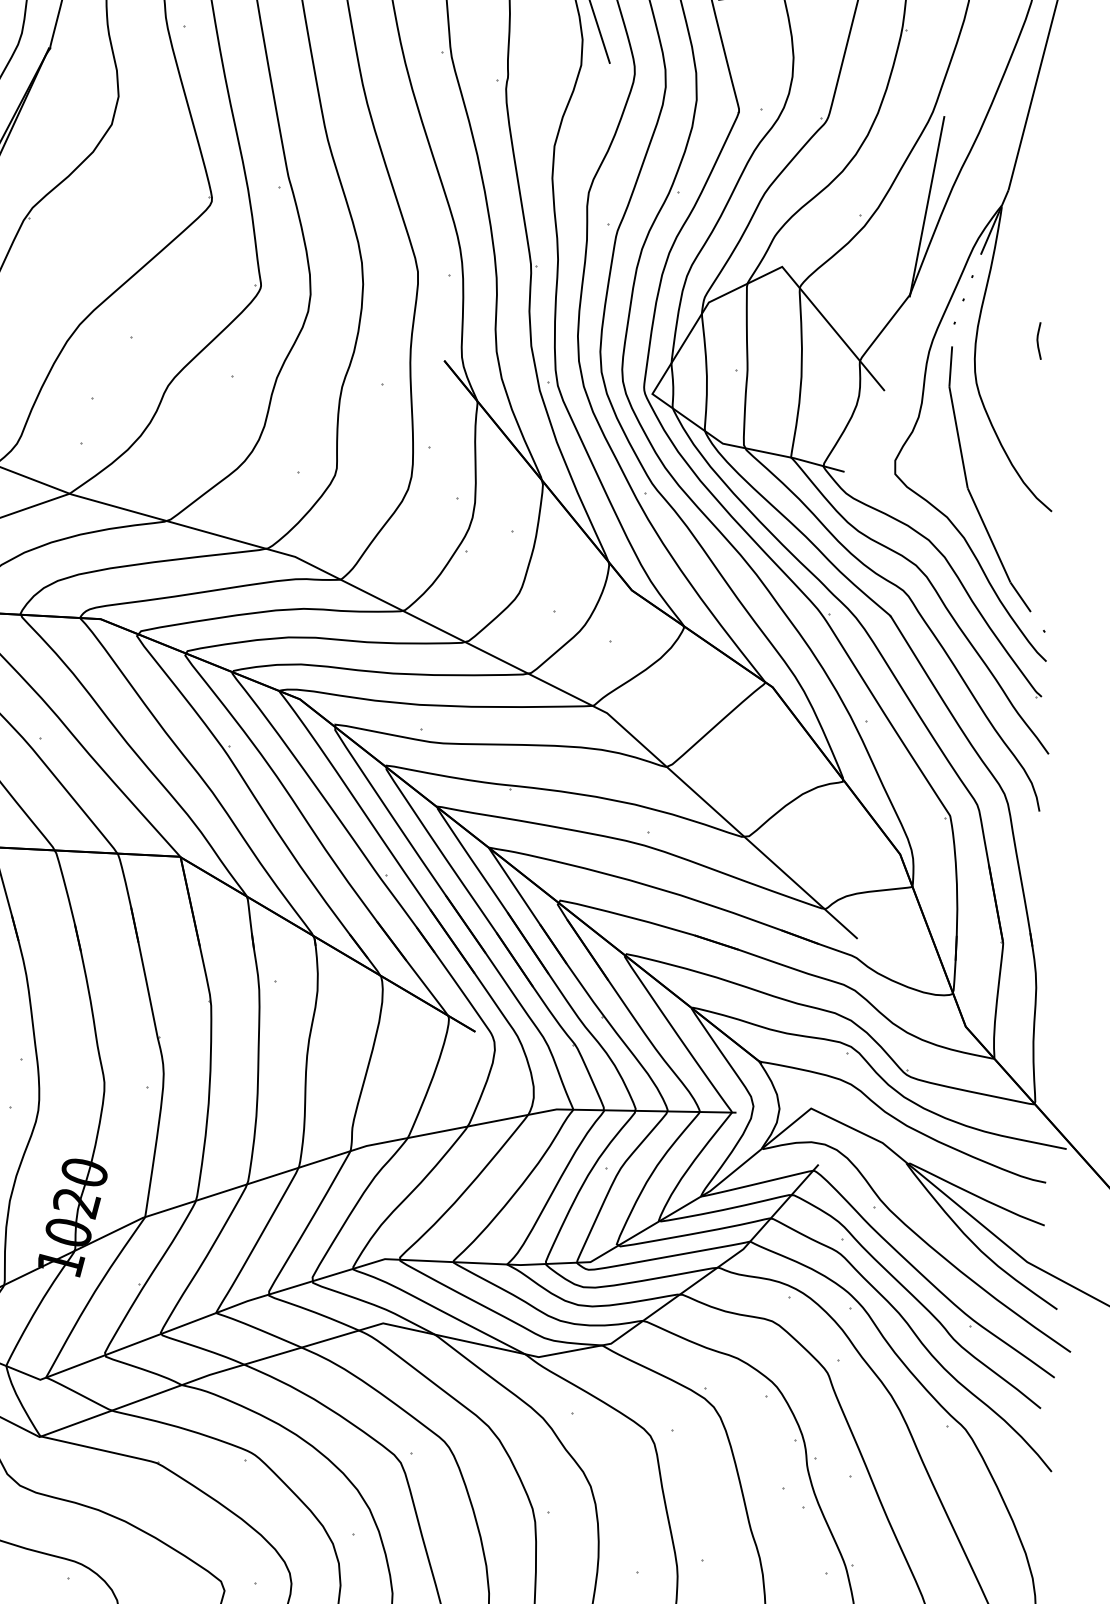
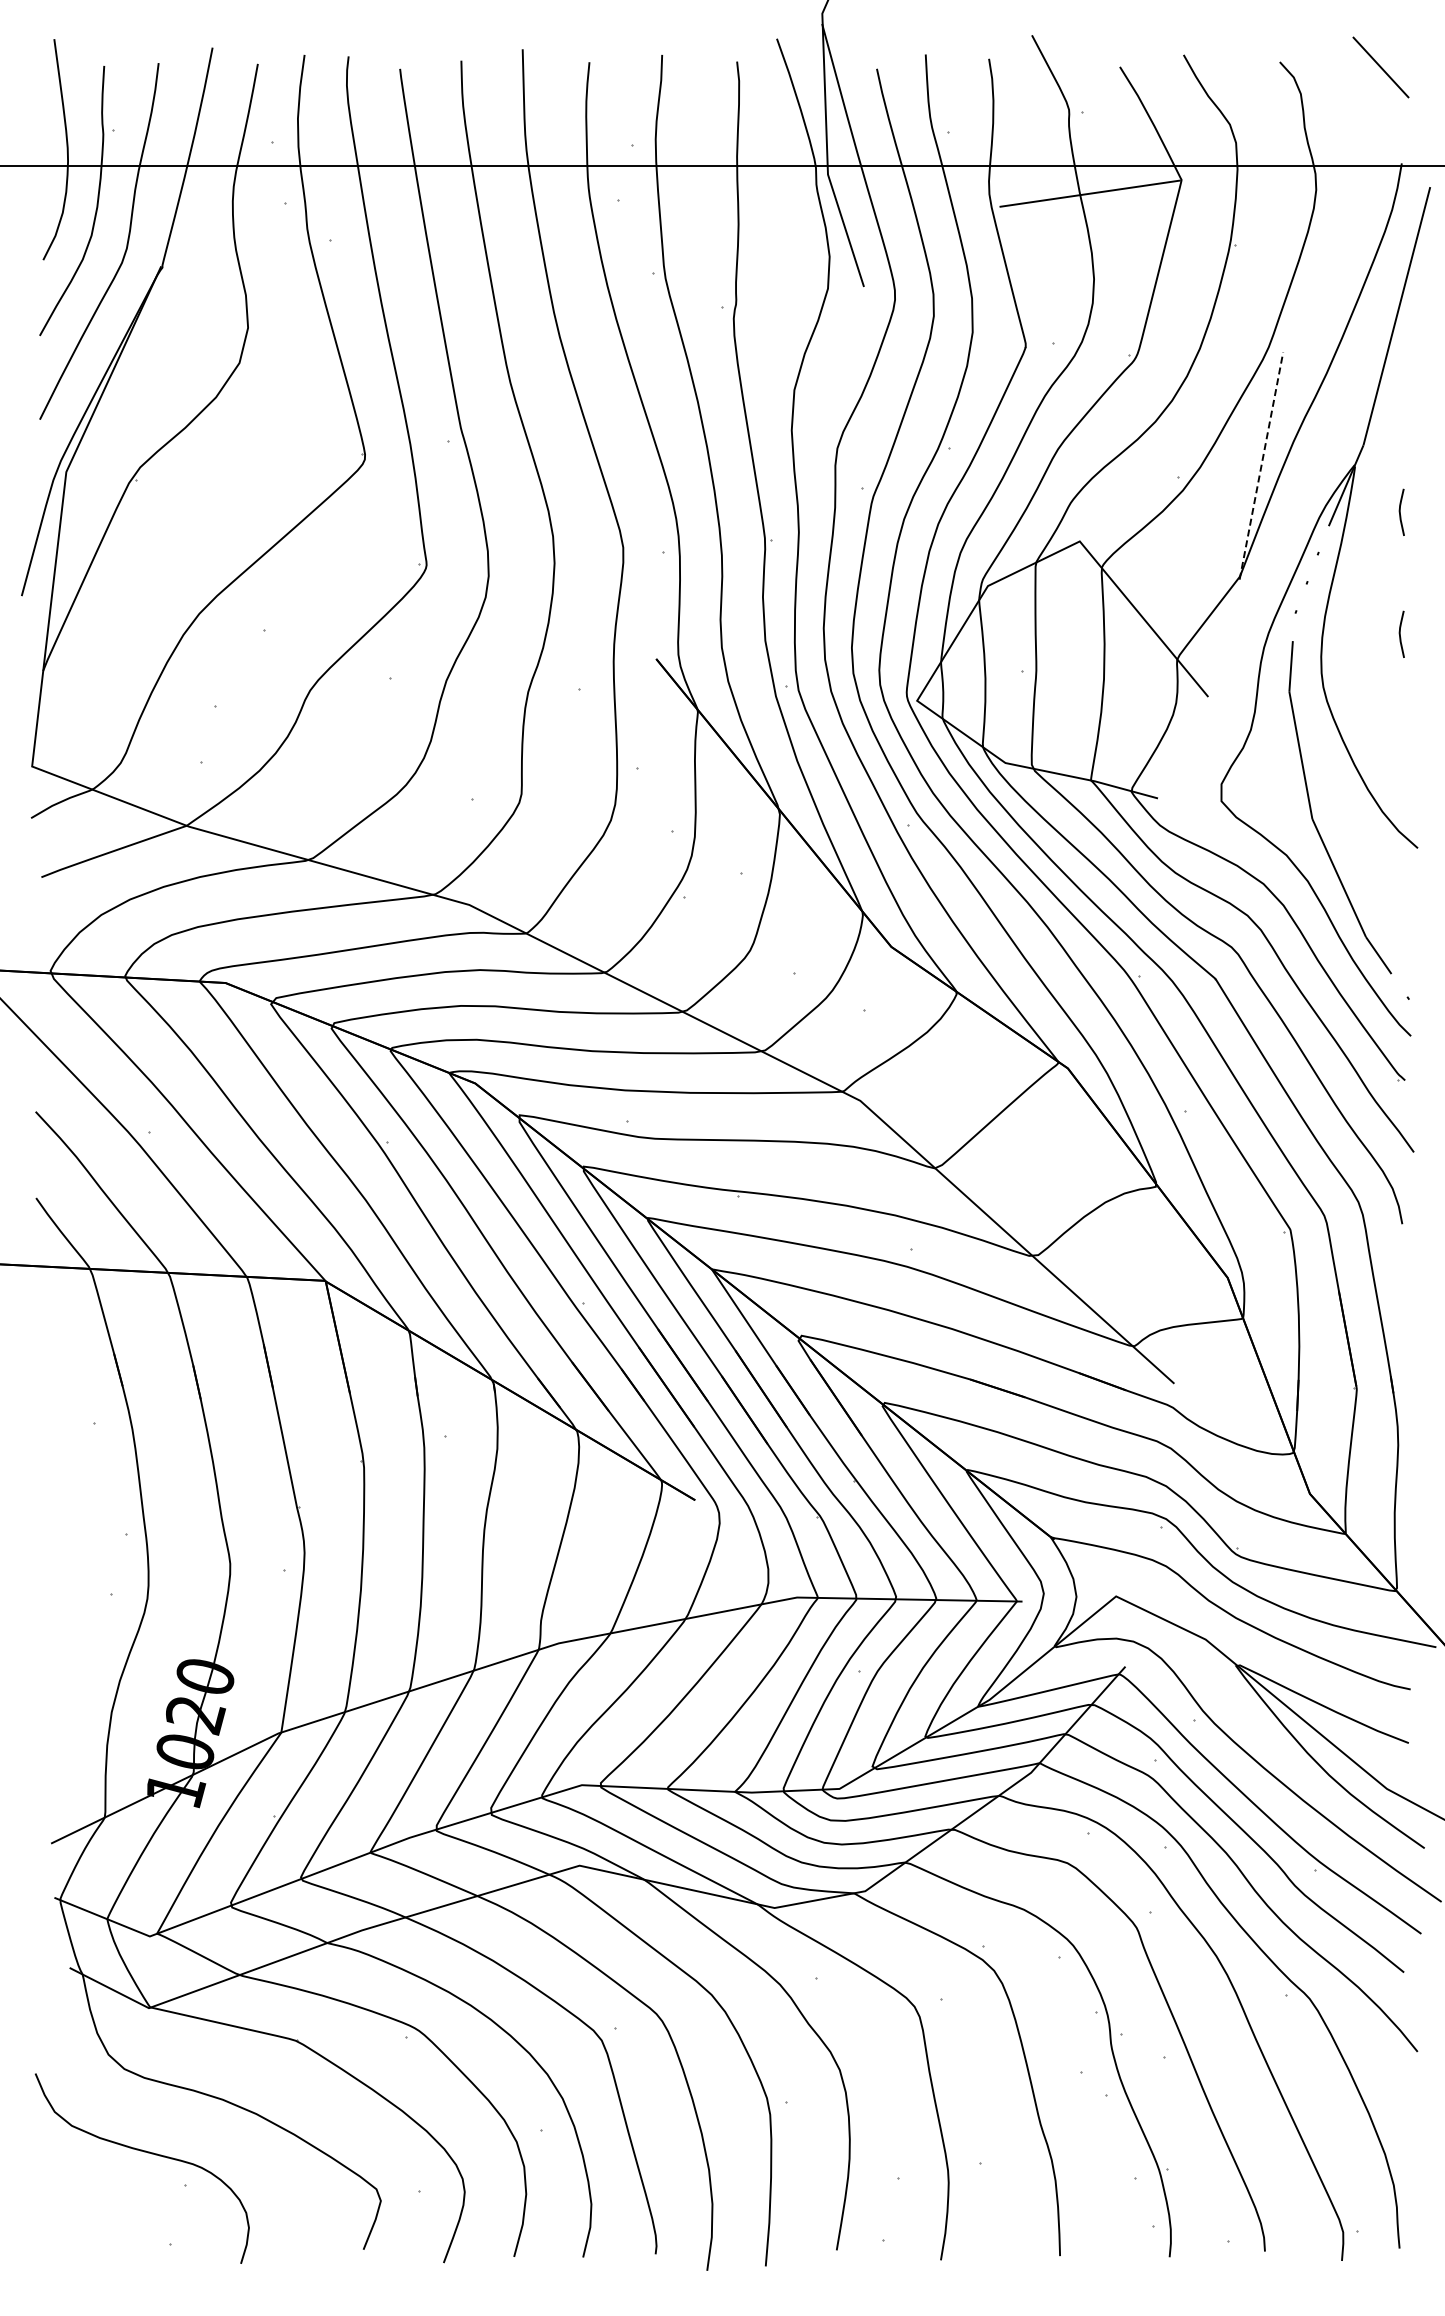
line: (927, 207) -> (1261, 466), solid -> dashed
curve: (1038, 242) -> (1400, 511), added

